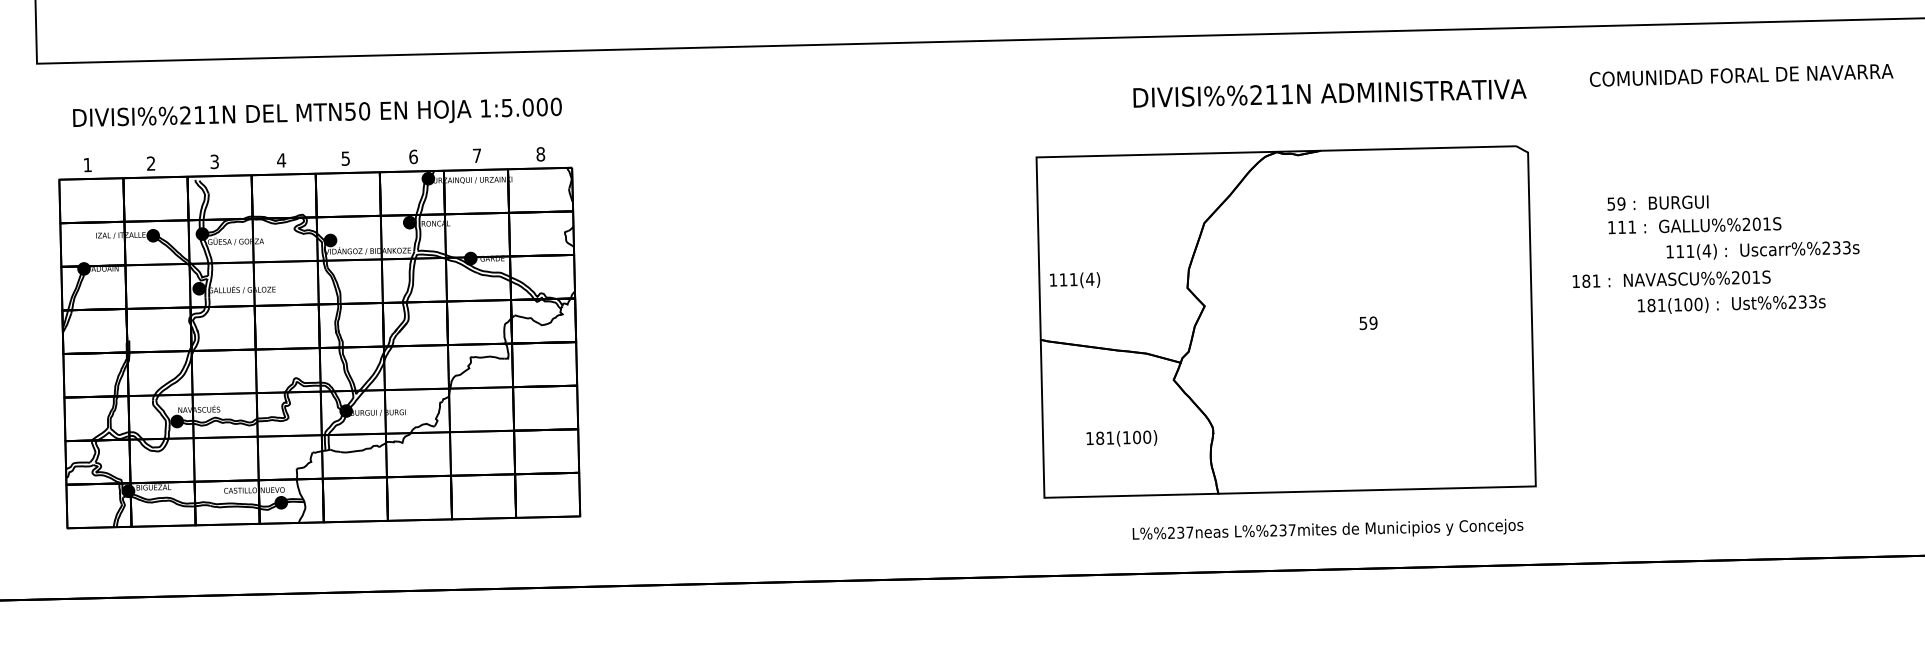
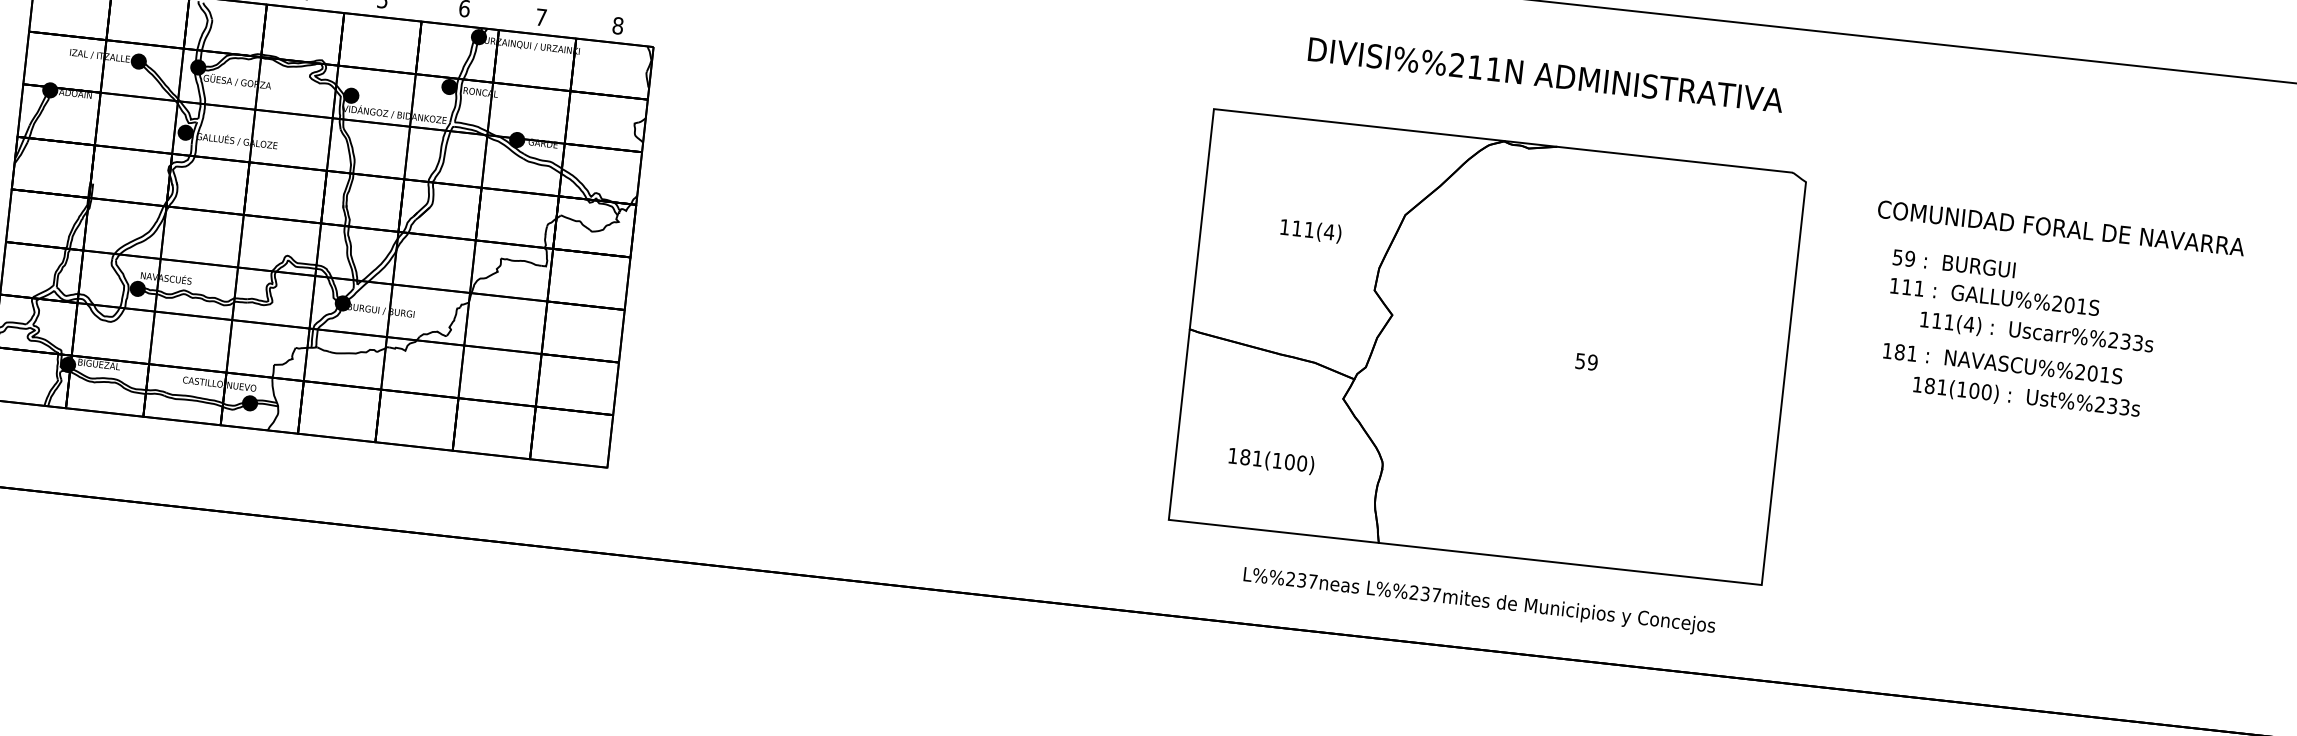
text: (1741, 75) -> (2061, 228), moved
text: (1329, 93) -> (1545, 75), moved
text: (1762, 250) -> (2036, 332), moved
text: (1671, 278) -> (2002, 362), moved
text: (1075, 280) -> (1311, 231), moved
text: (1327, 528) -> (1479, 598), moved

